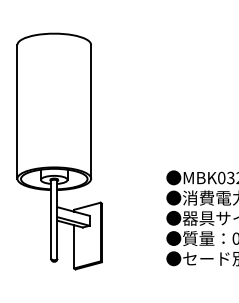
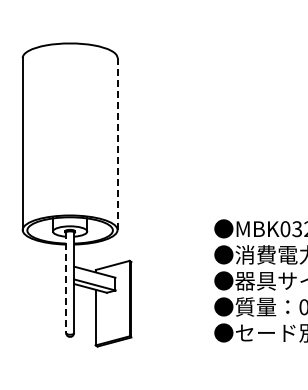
line: (91, 112) -> (117, 144), solid -> dashed
line: (51, 220) -> (66, 283), solid -> dashed

